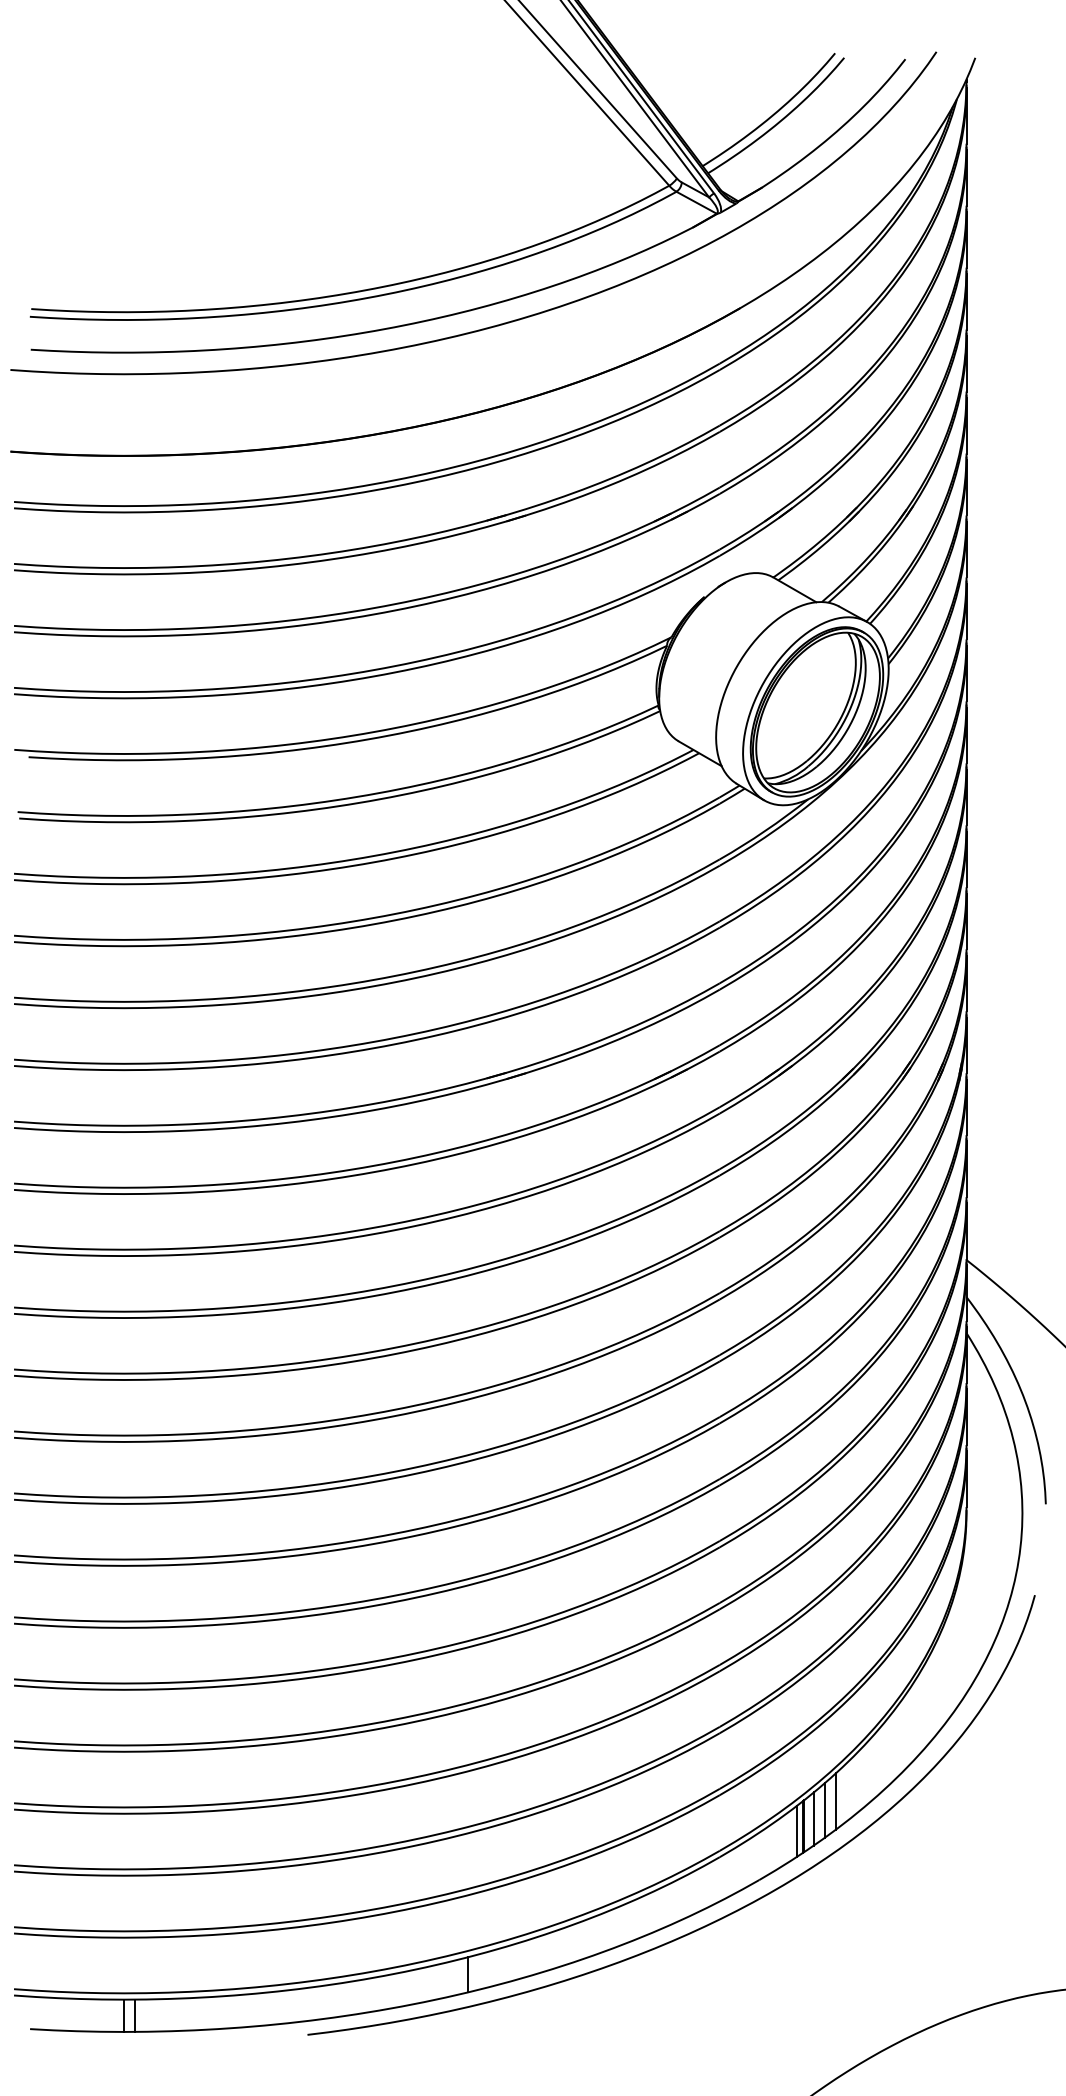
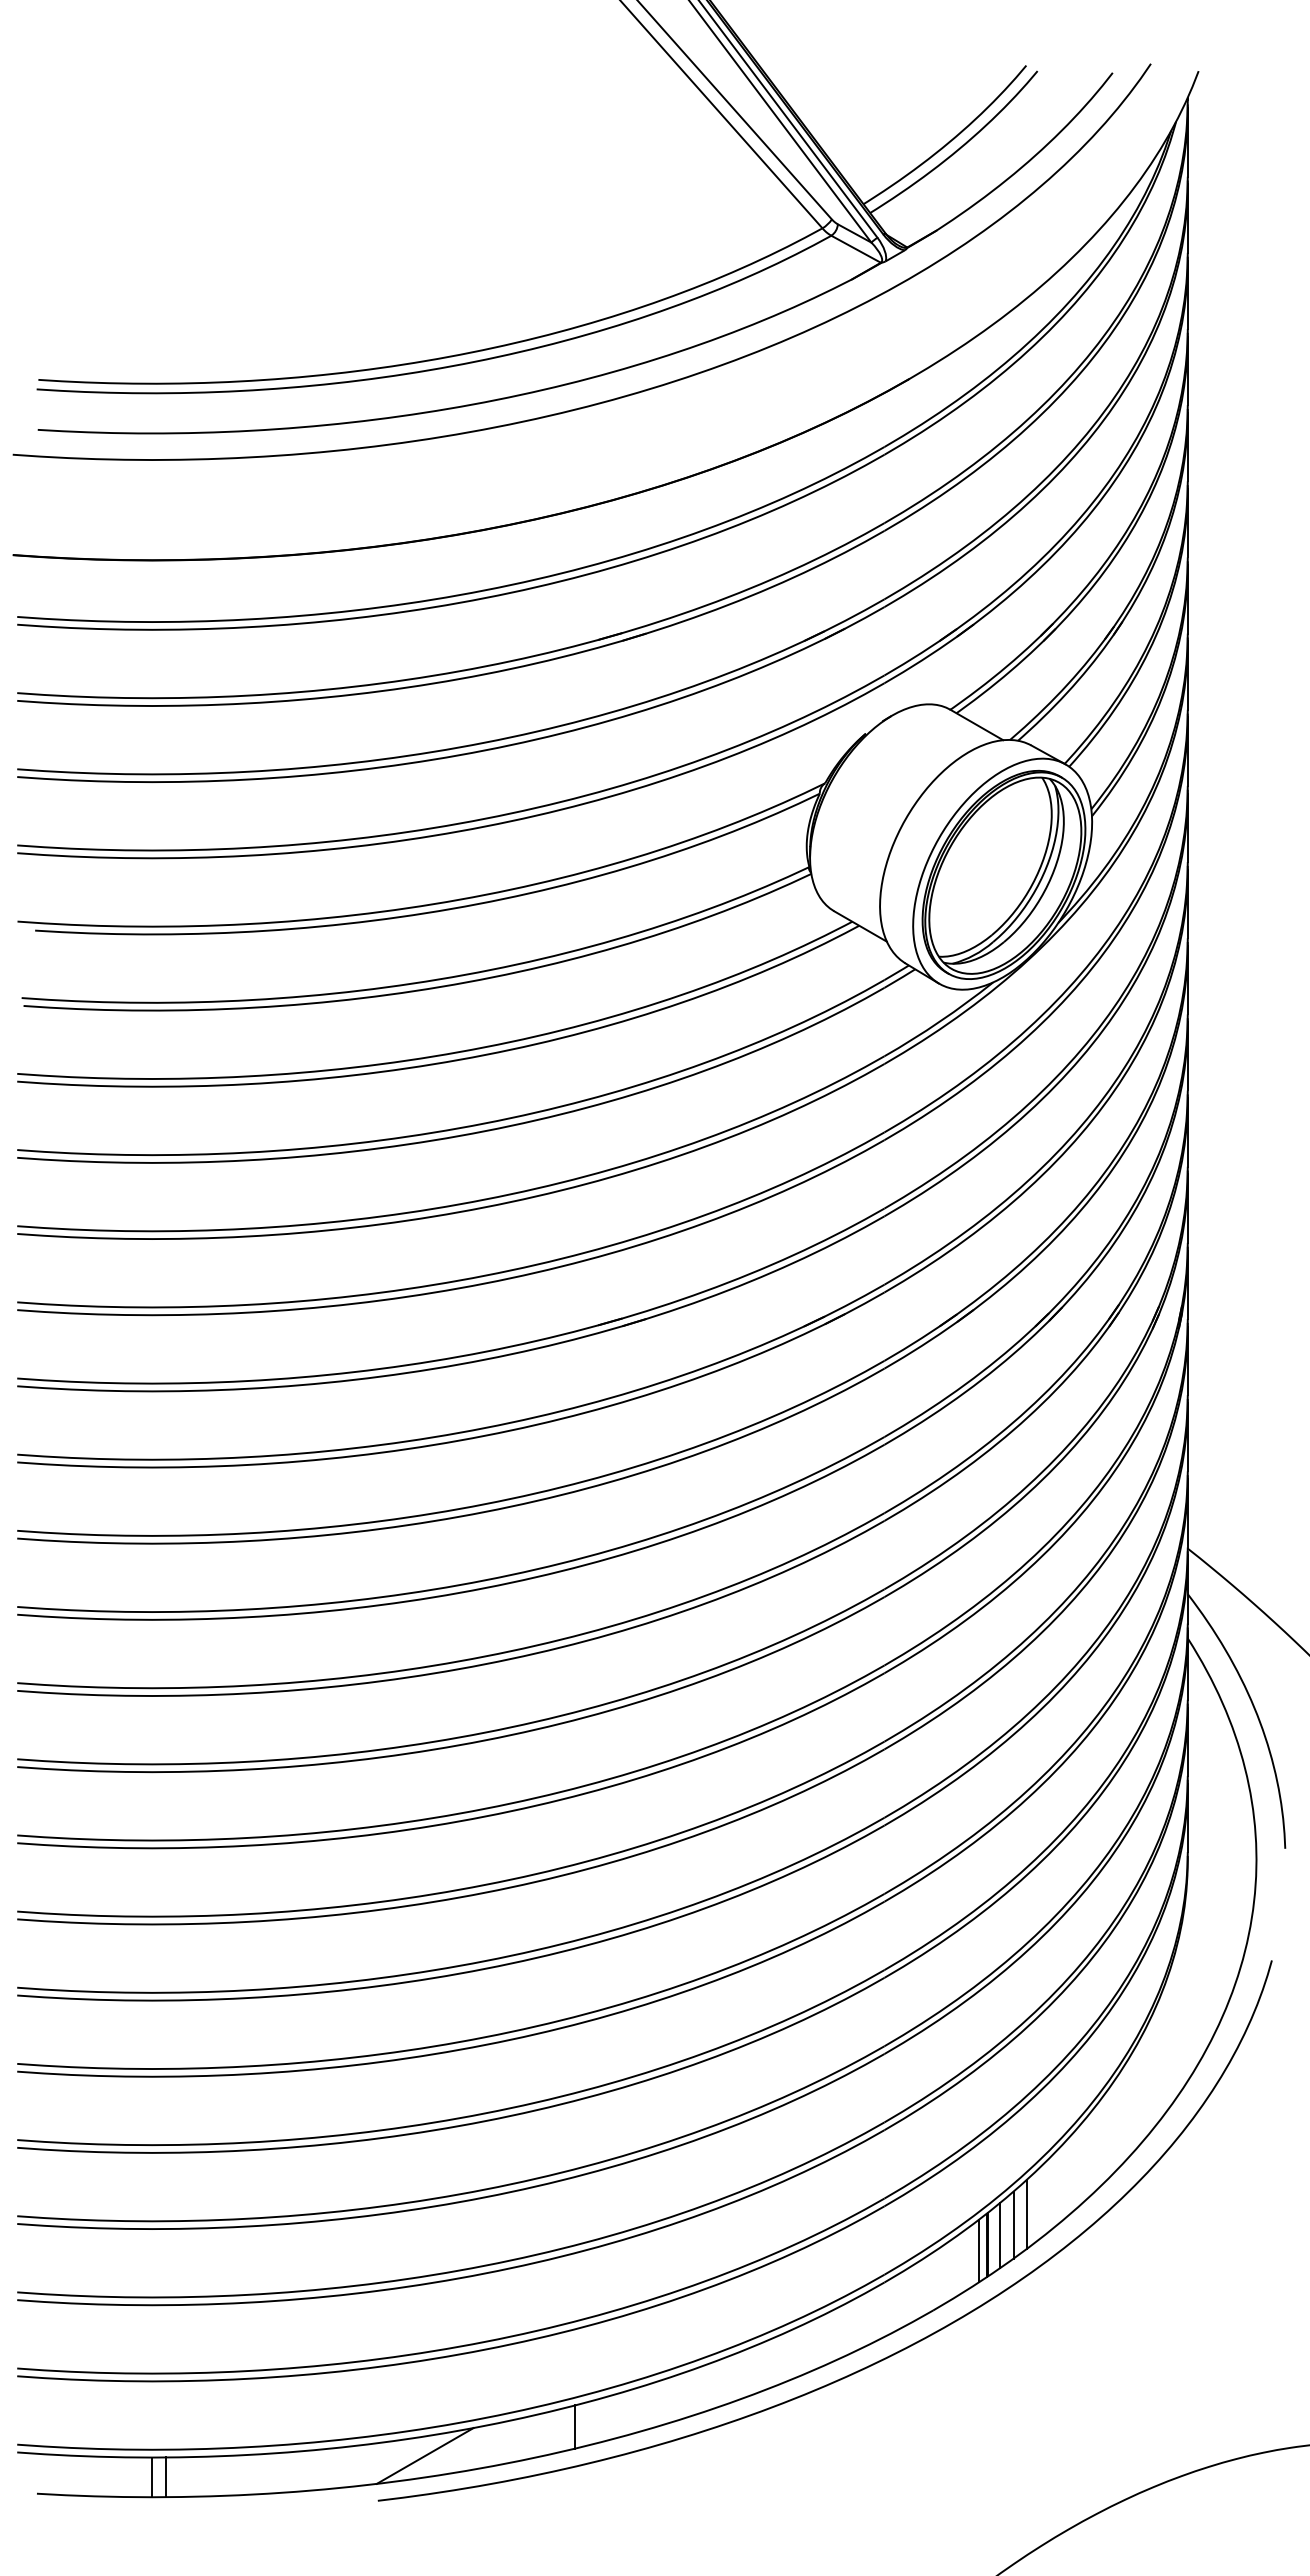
line: (345, 1997) -> (424, 2455), added

